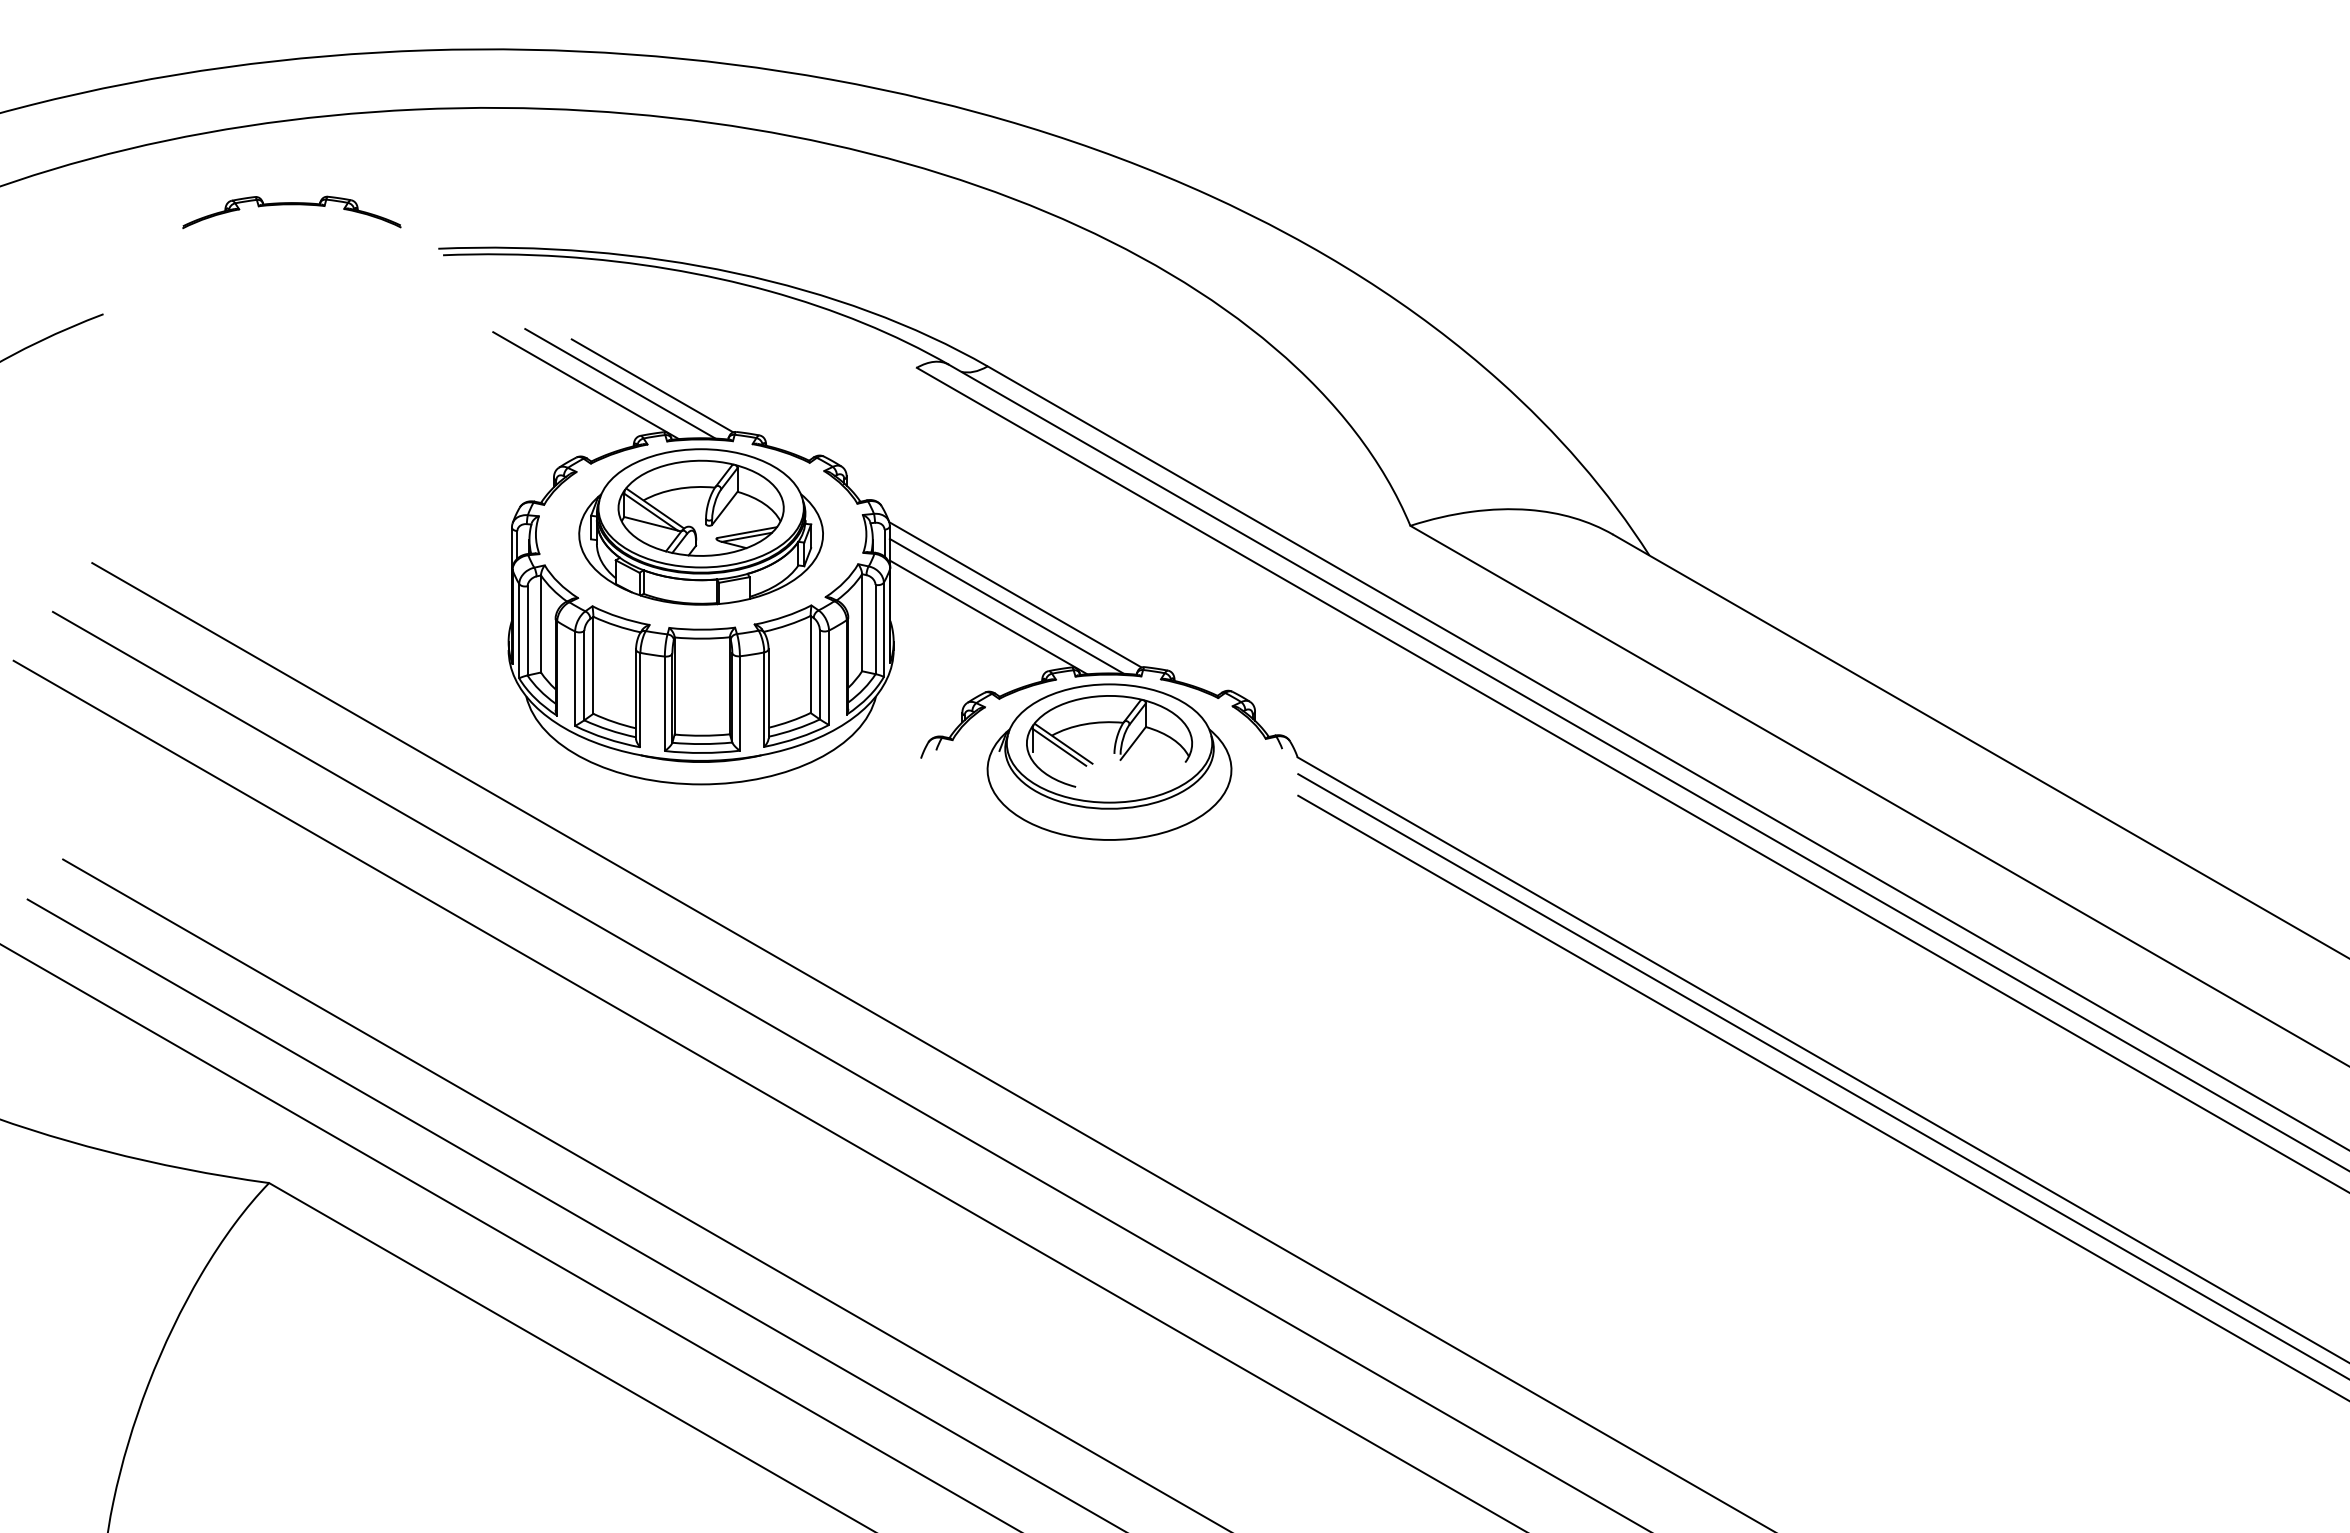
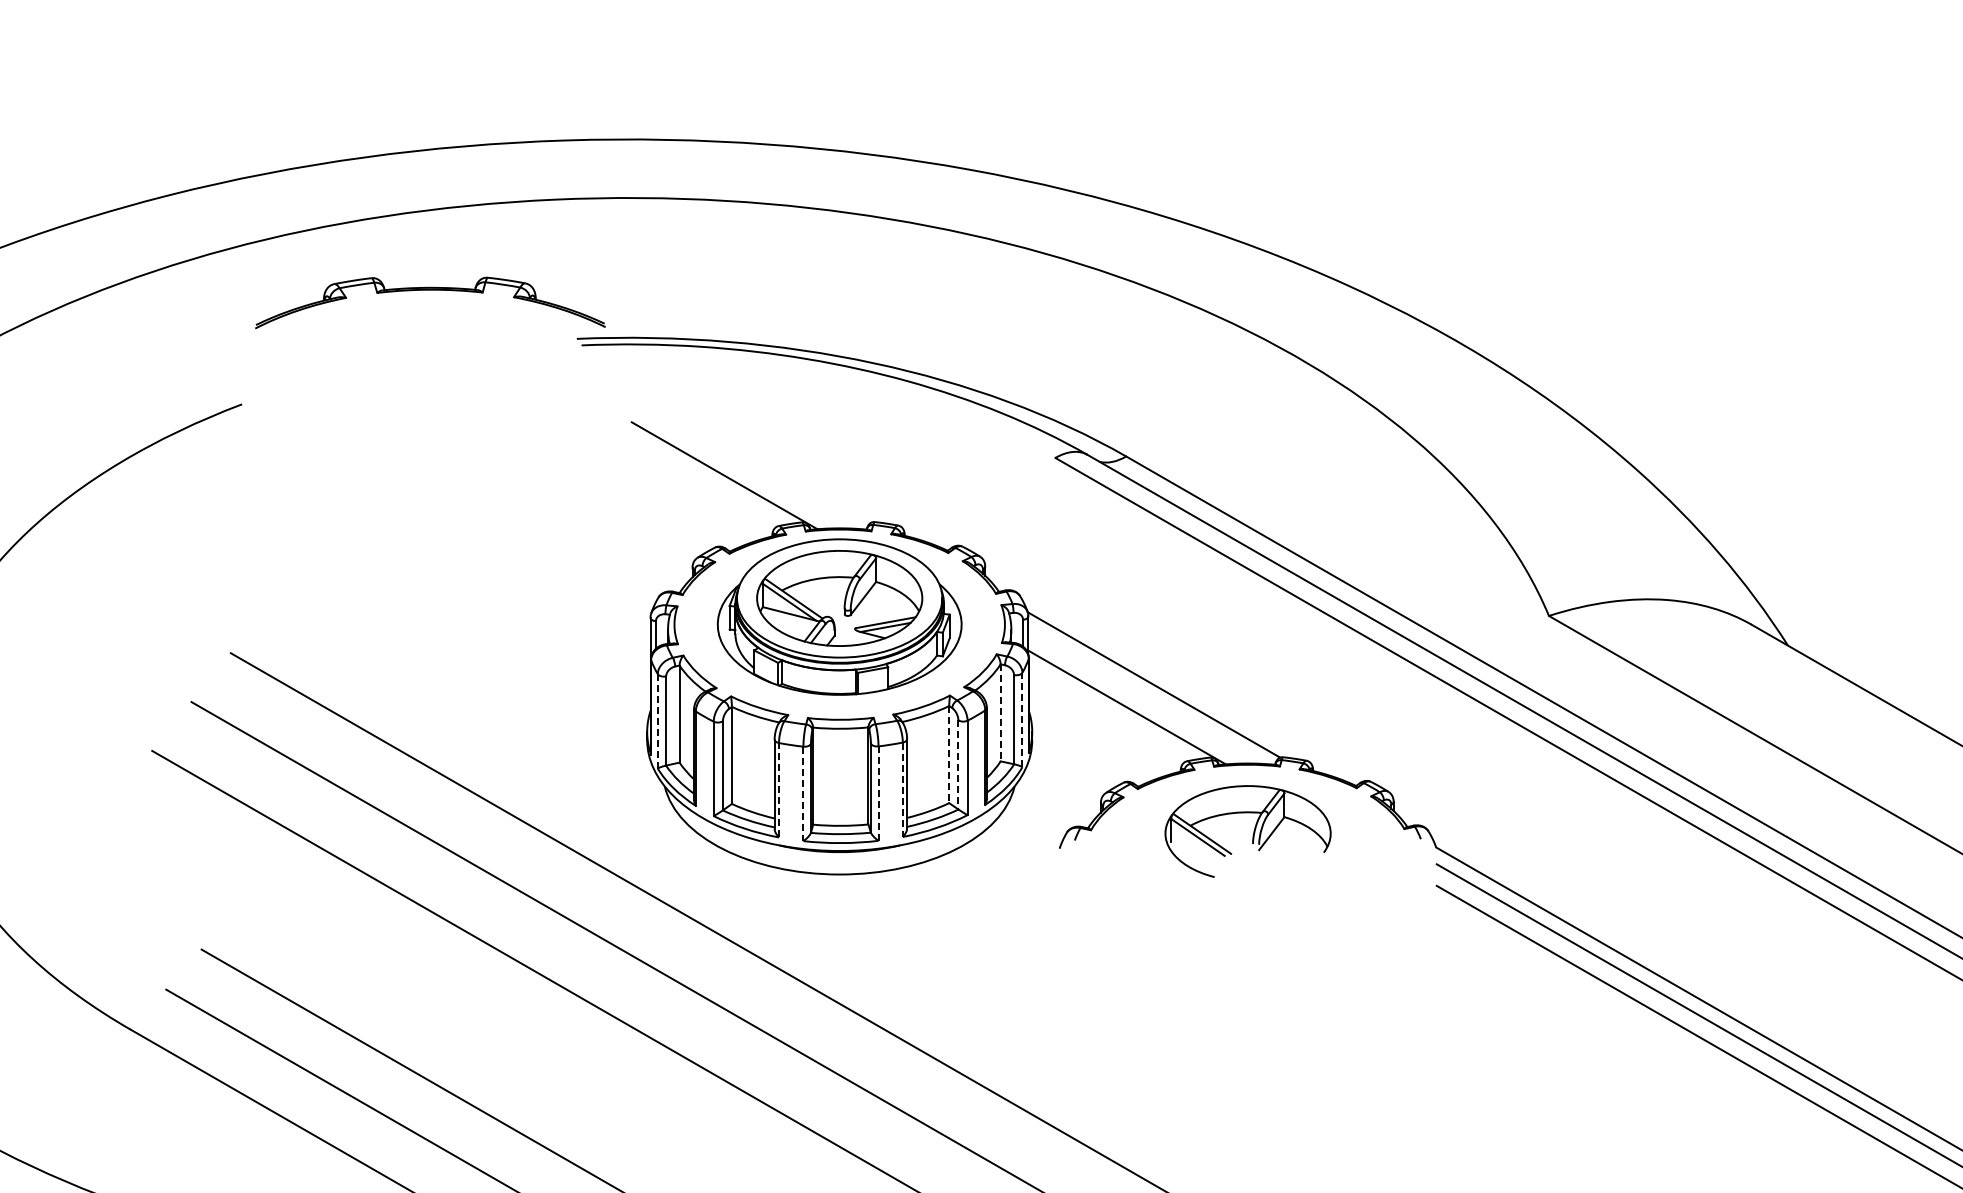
part: (291, 211) -> (430, 301), size x1.6
line: (620, 383) -> (759, 473), removed
line: (652, 385) -> (791, 475), removed
line: (1006, 605) -> (1145, 695), removed
line: (862, 622) -> (1001, 712), solid -> dashed
line: (883, 629) -> (1022, 719), solid -> dashed
line: (519, 631) -> (658, 721), solid -> dashed
line: (810, 664) -> (949, 754), solid -> dashed
line: (819, 674) -> (958, 764), solid -> dashed
line: (640, 699) -> (779, 789), solid -> dashed
line: (764, 700) -> (903, 790), solid -> dashed
line: (739, 703) -> (878, 793), solid -> dashed
line: (664, 704) -> (803, 794), solid -> dashed
part: (1109, 761) -> (1248, 851), removed

